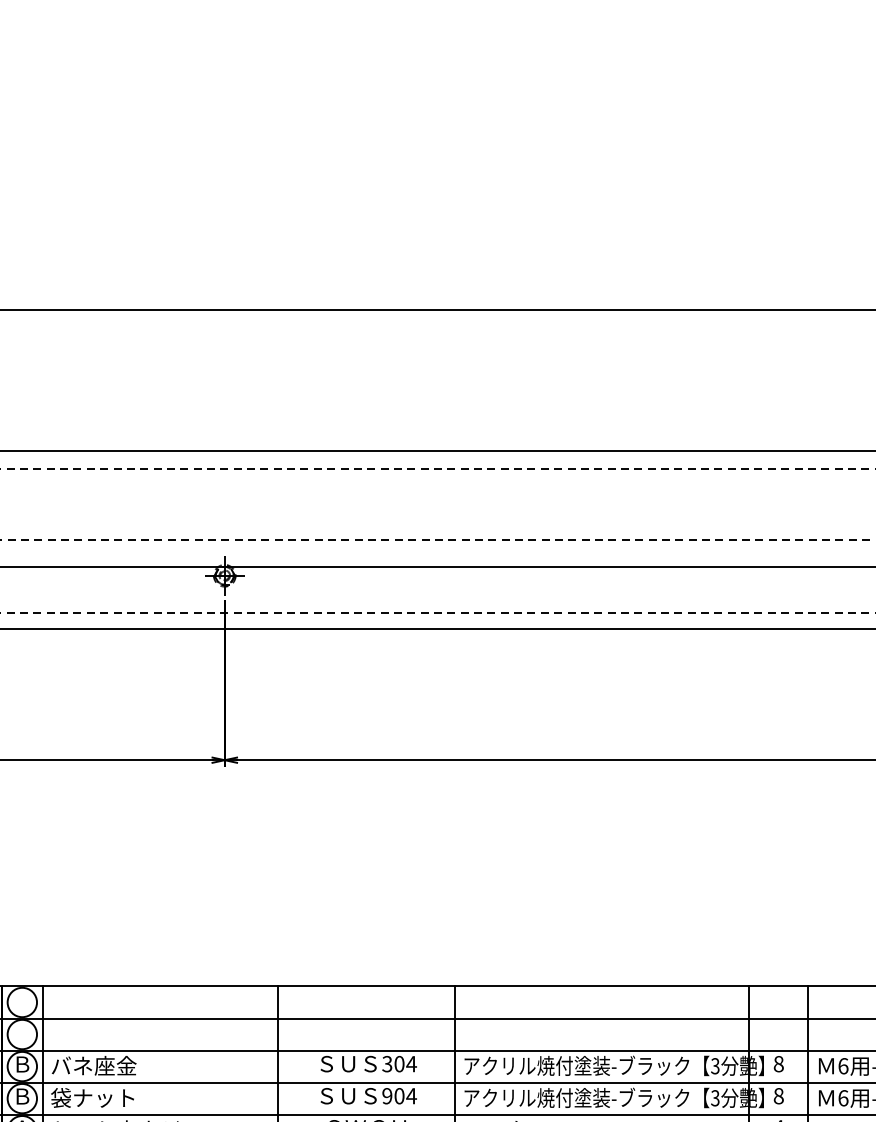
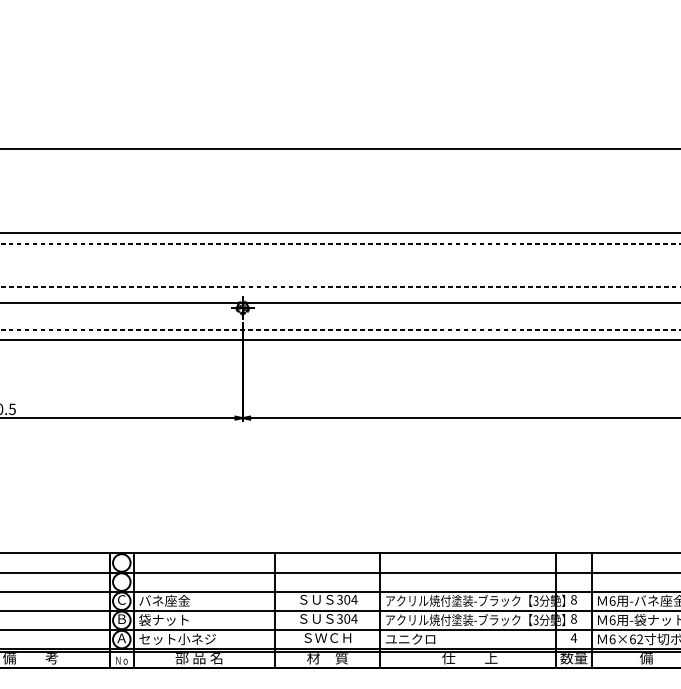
text: (21, 1063) -> (121, 599), Ｂ -> Ｃ
text: (386, 1095) -> (339, 618), 904 -> 304

